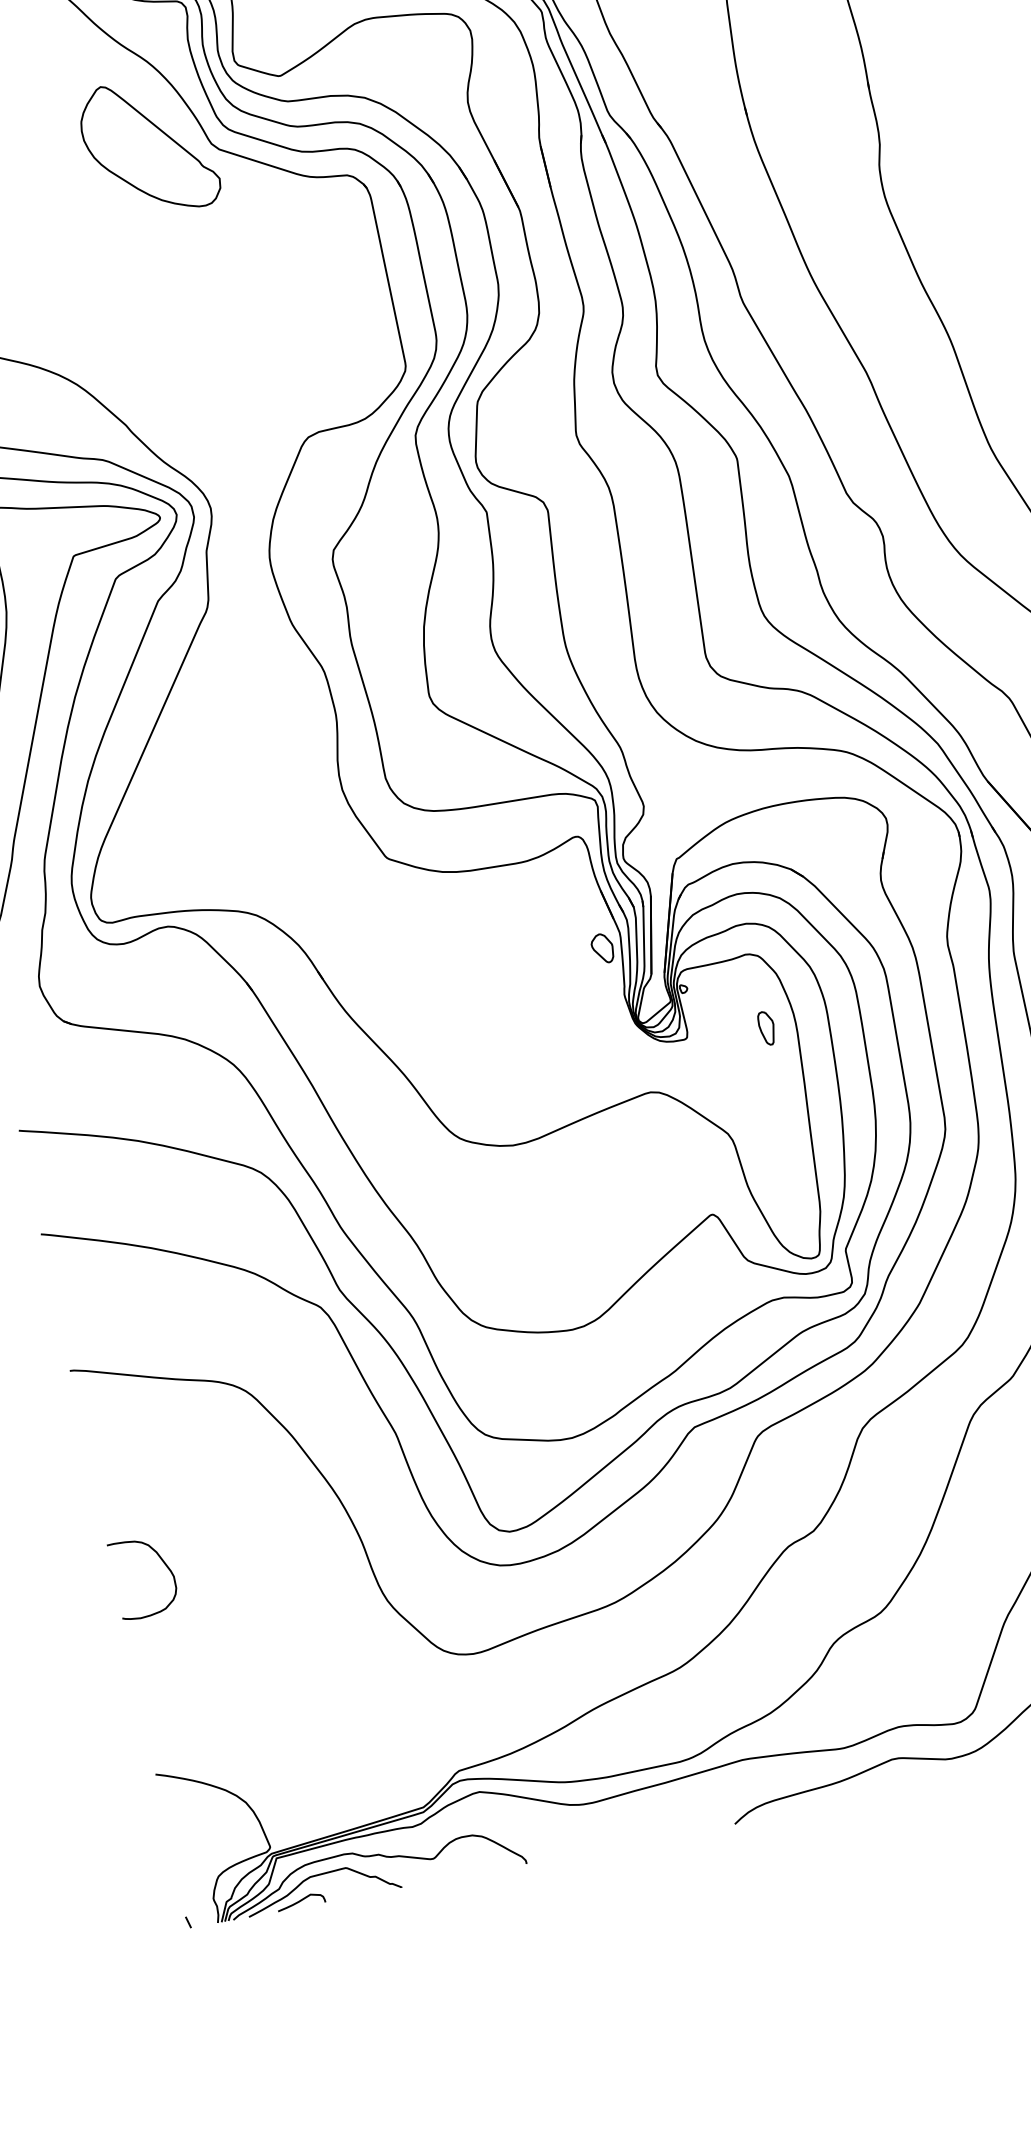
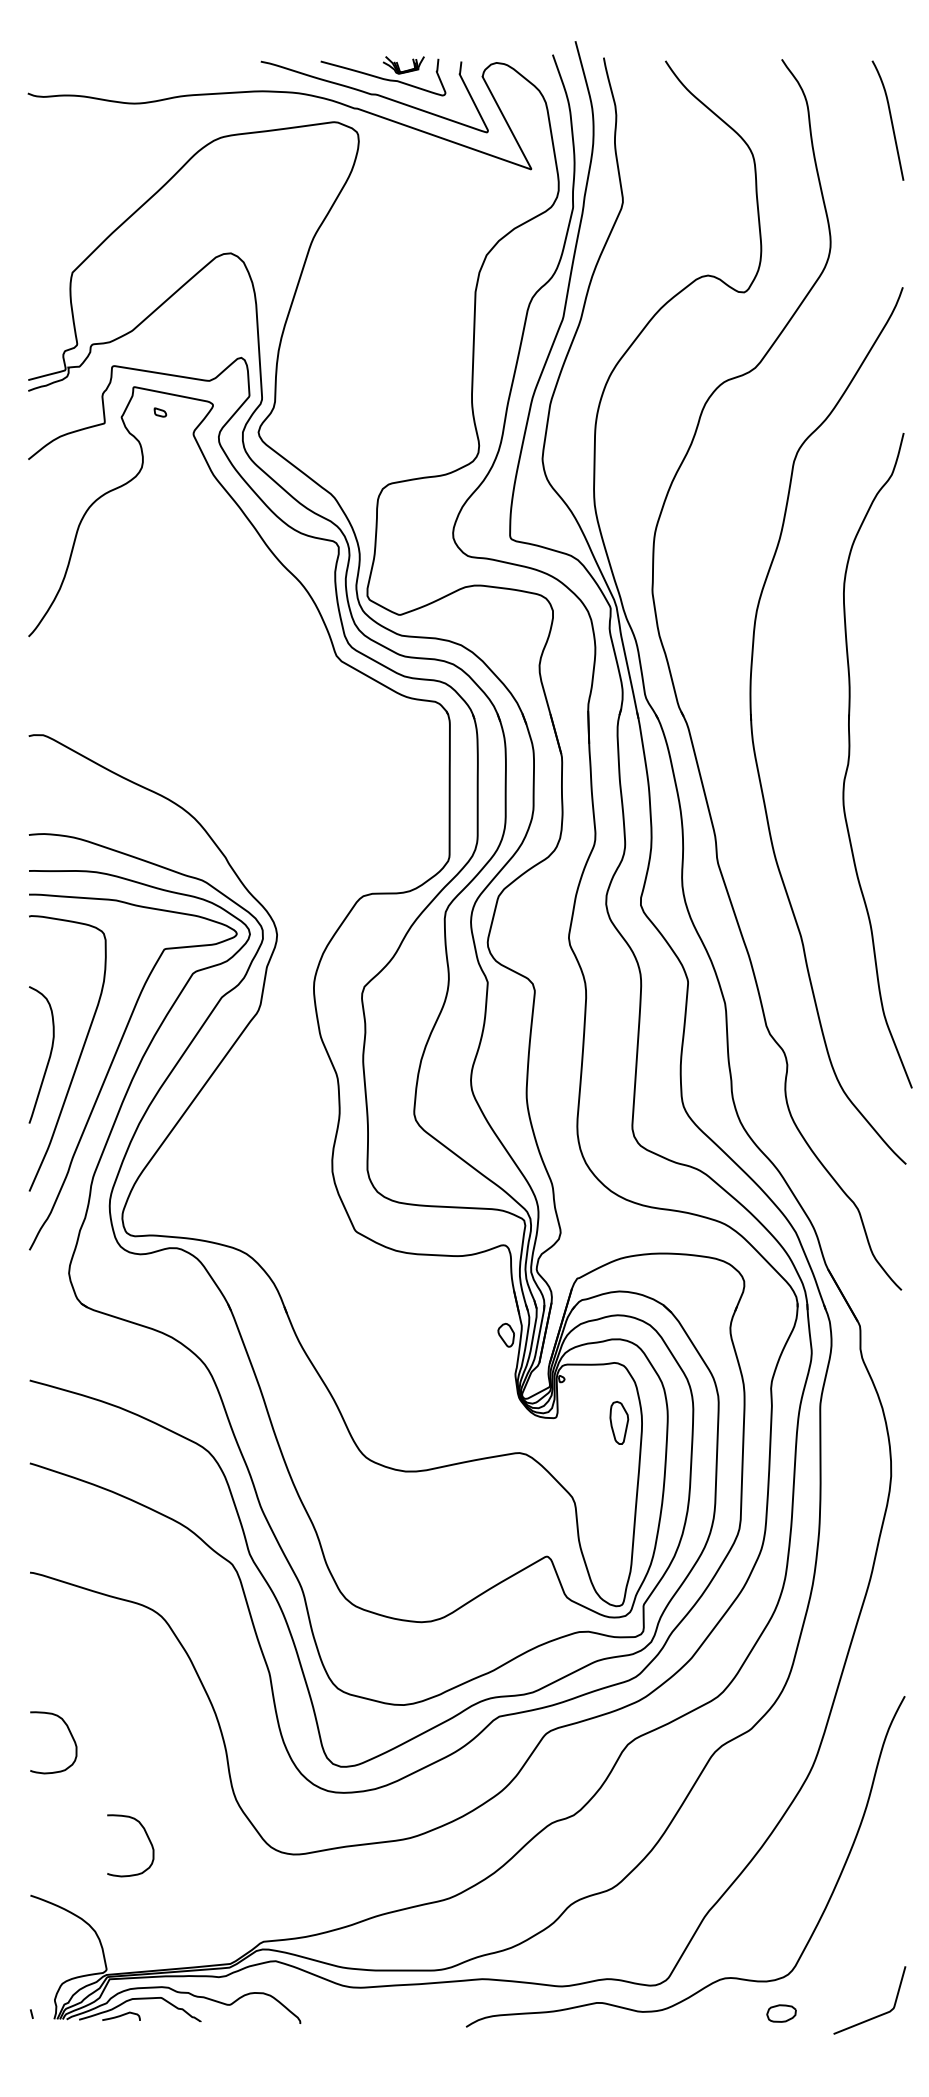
part: (148, 146) -> (287, 647), removed
part: (766, 1028) -> (618, 1422), size x1.6
curve: (284, 1670) -> (146, 1836), added

